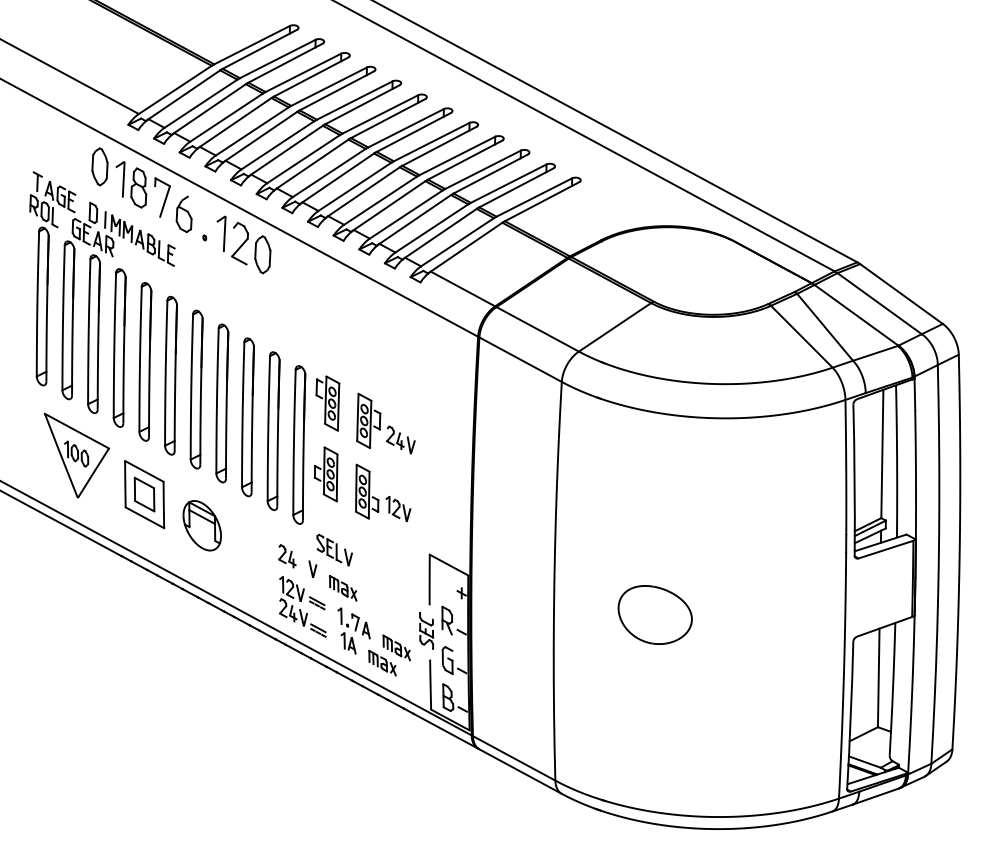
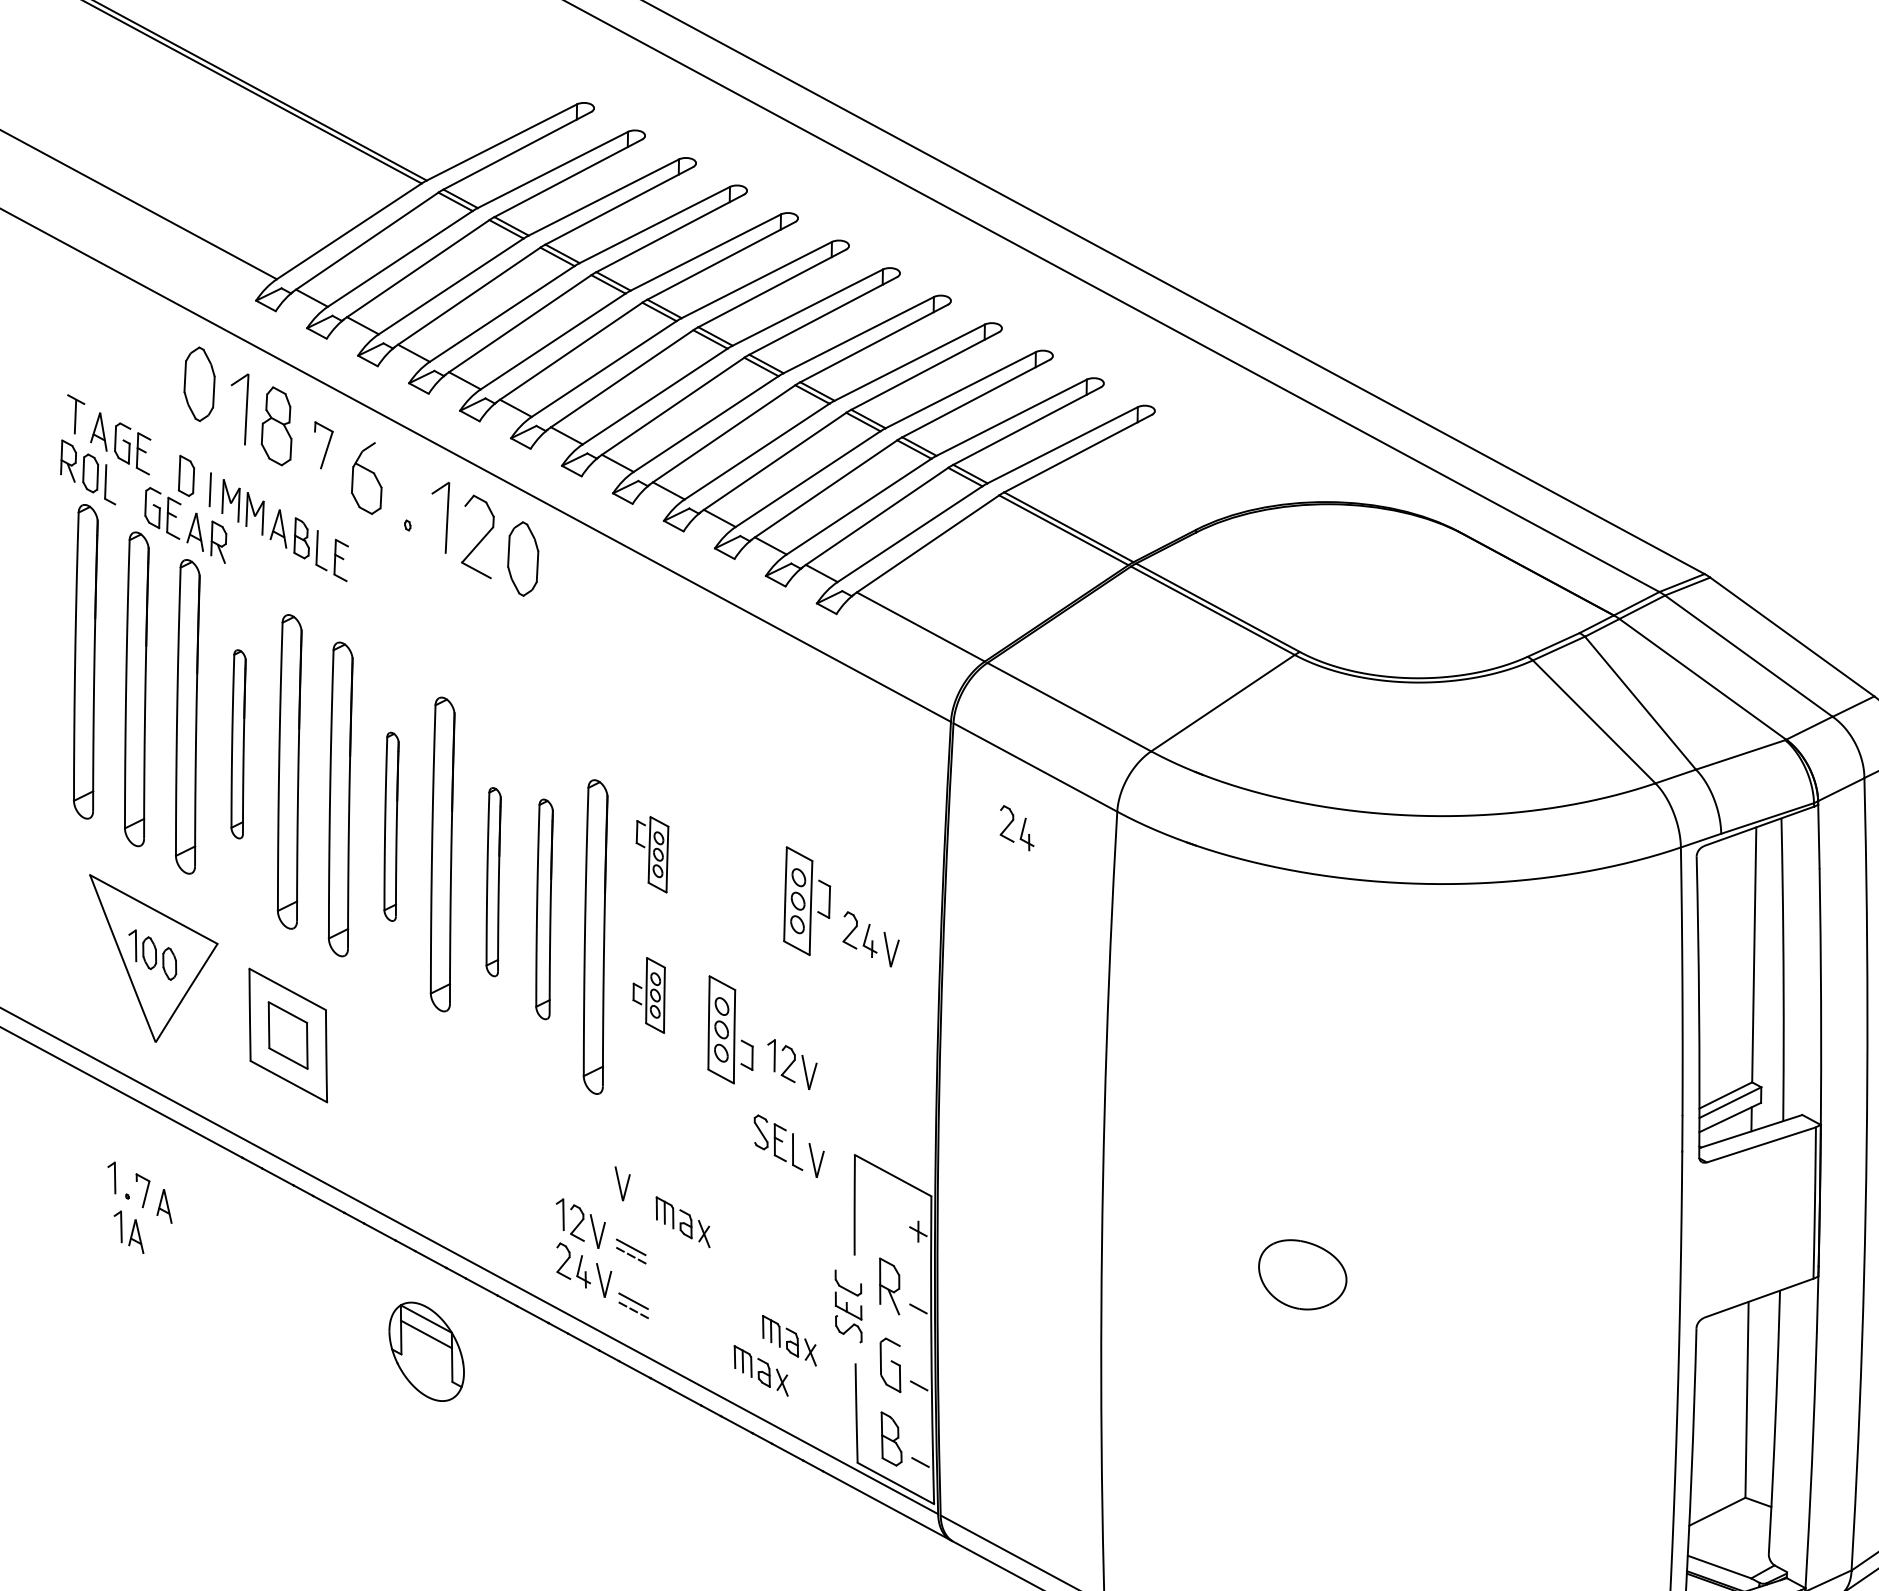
part: (162, 197) -> (323, 445), size x0.6
part: (119, 347) -> (238, 743), size x0.6
part: (196, 389) -> (391, 826), size x0.6
part: (327, 403) -> (651, 854), size x0.7
part: (247, 417) -> (492, 882), size x0.6
part: (385, 423) -> (840, 906), moved
part: (273, 430) -> (544, 908), size x0.7
part: (326, 474) -> (649, 995), size x0.7
part: (201, 525) -> (425, 1351), moved
part: (334, 549) -> (788, 1144), moved
part: (287, 556) -> (1017, 828), moved
part: (654, 614) -> (1301, 1273), size x0.6
part: (353, 630) -> (138, 1206), moved

